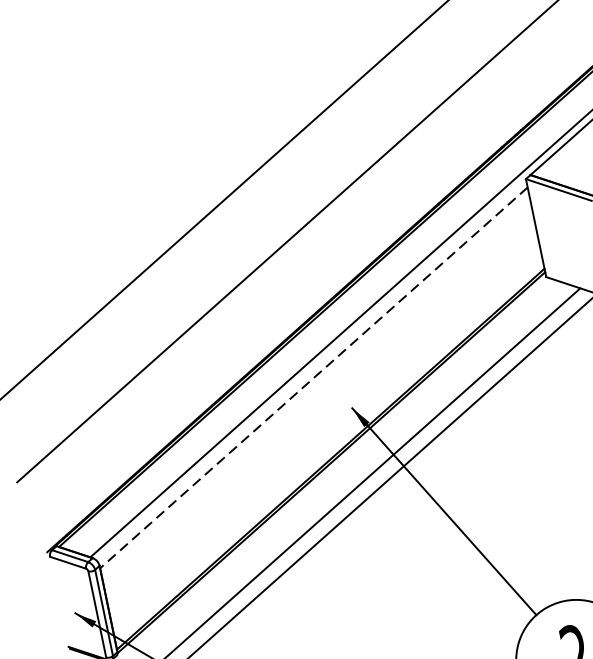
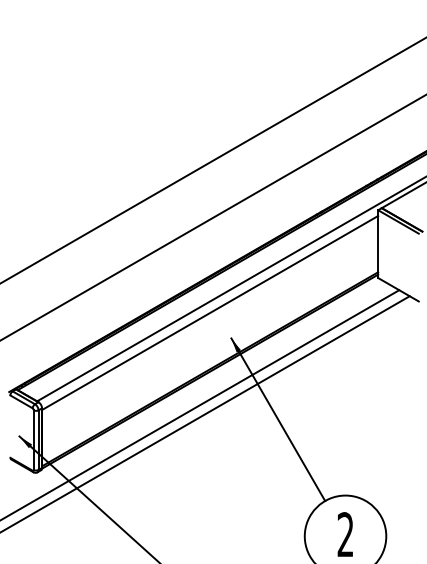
line: (313, 378) -> (209, 313), dashed -> solid

